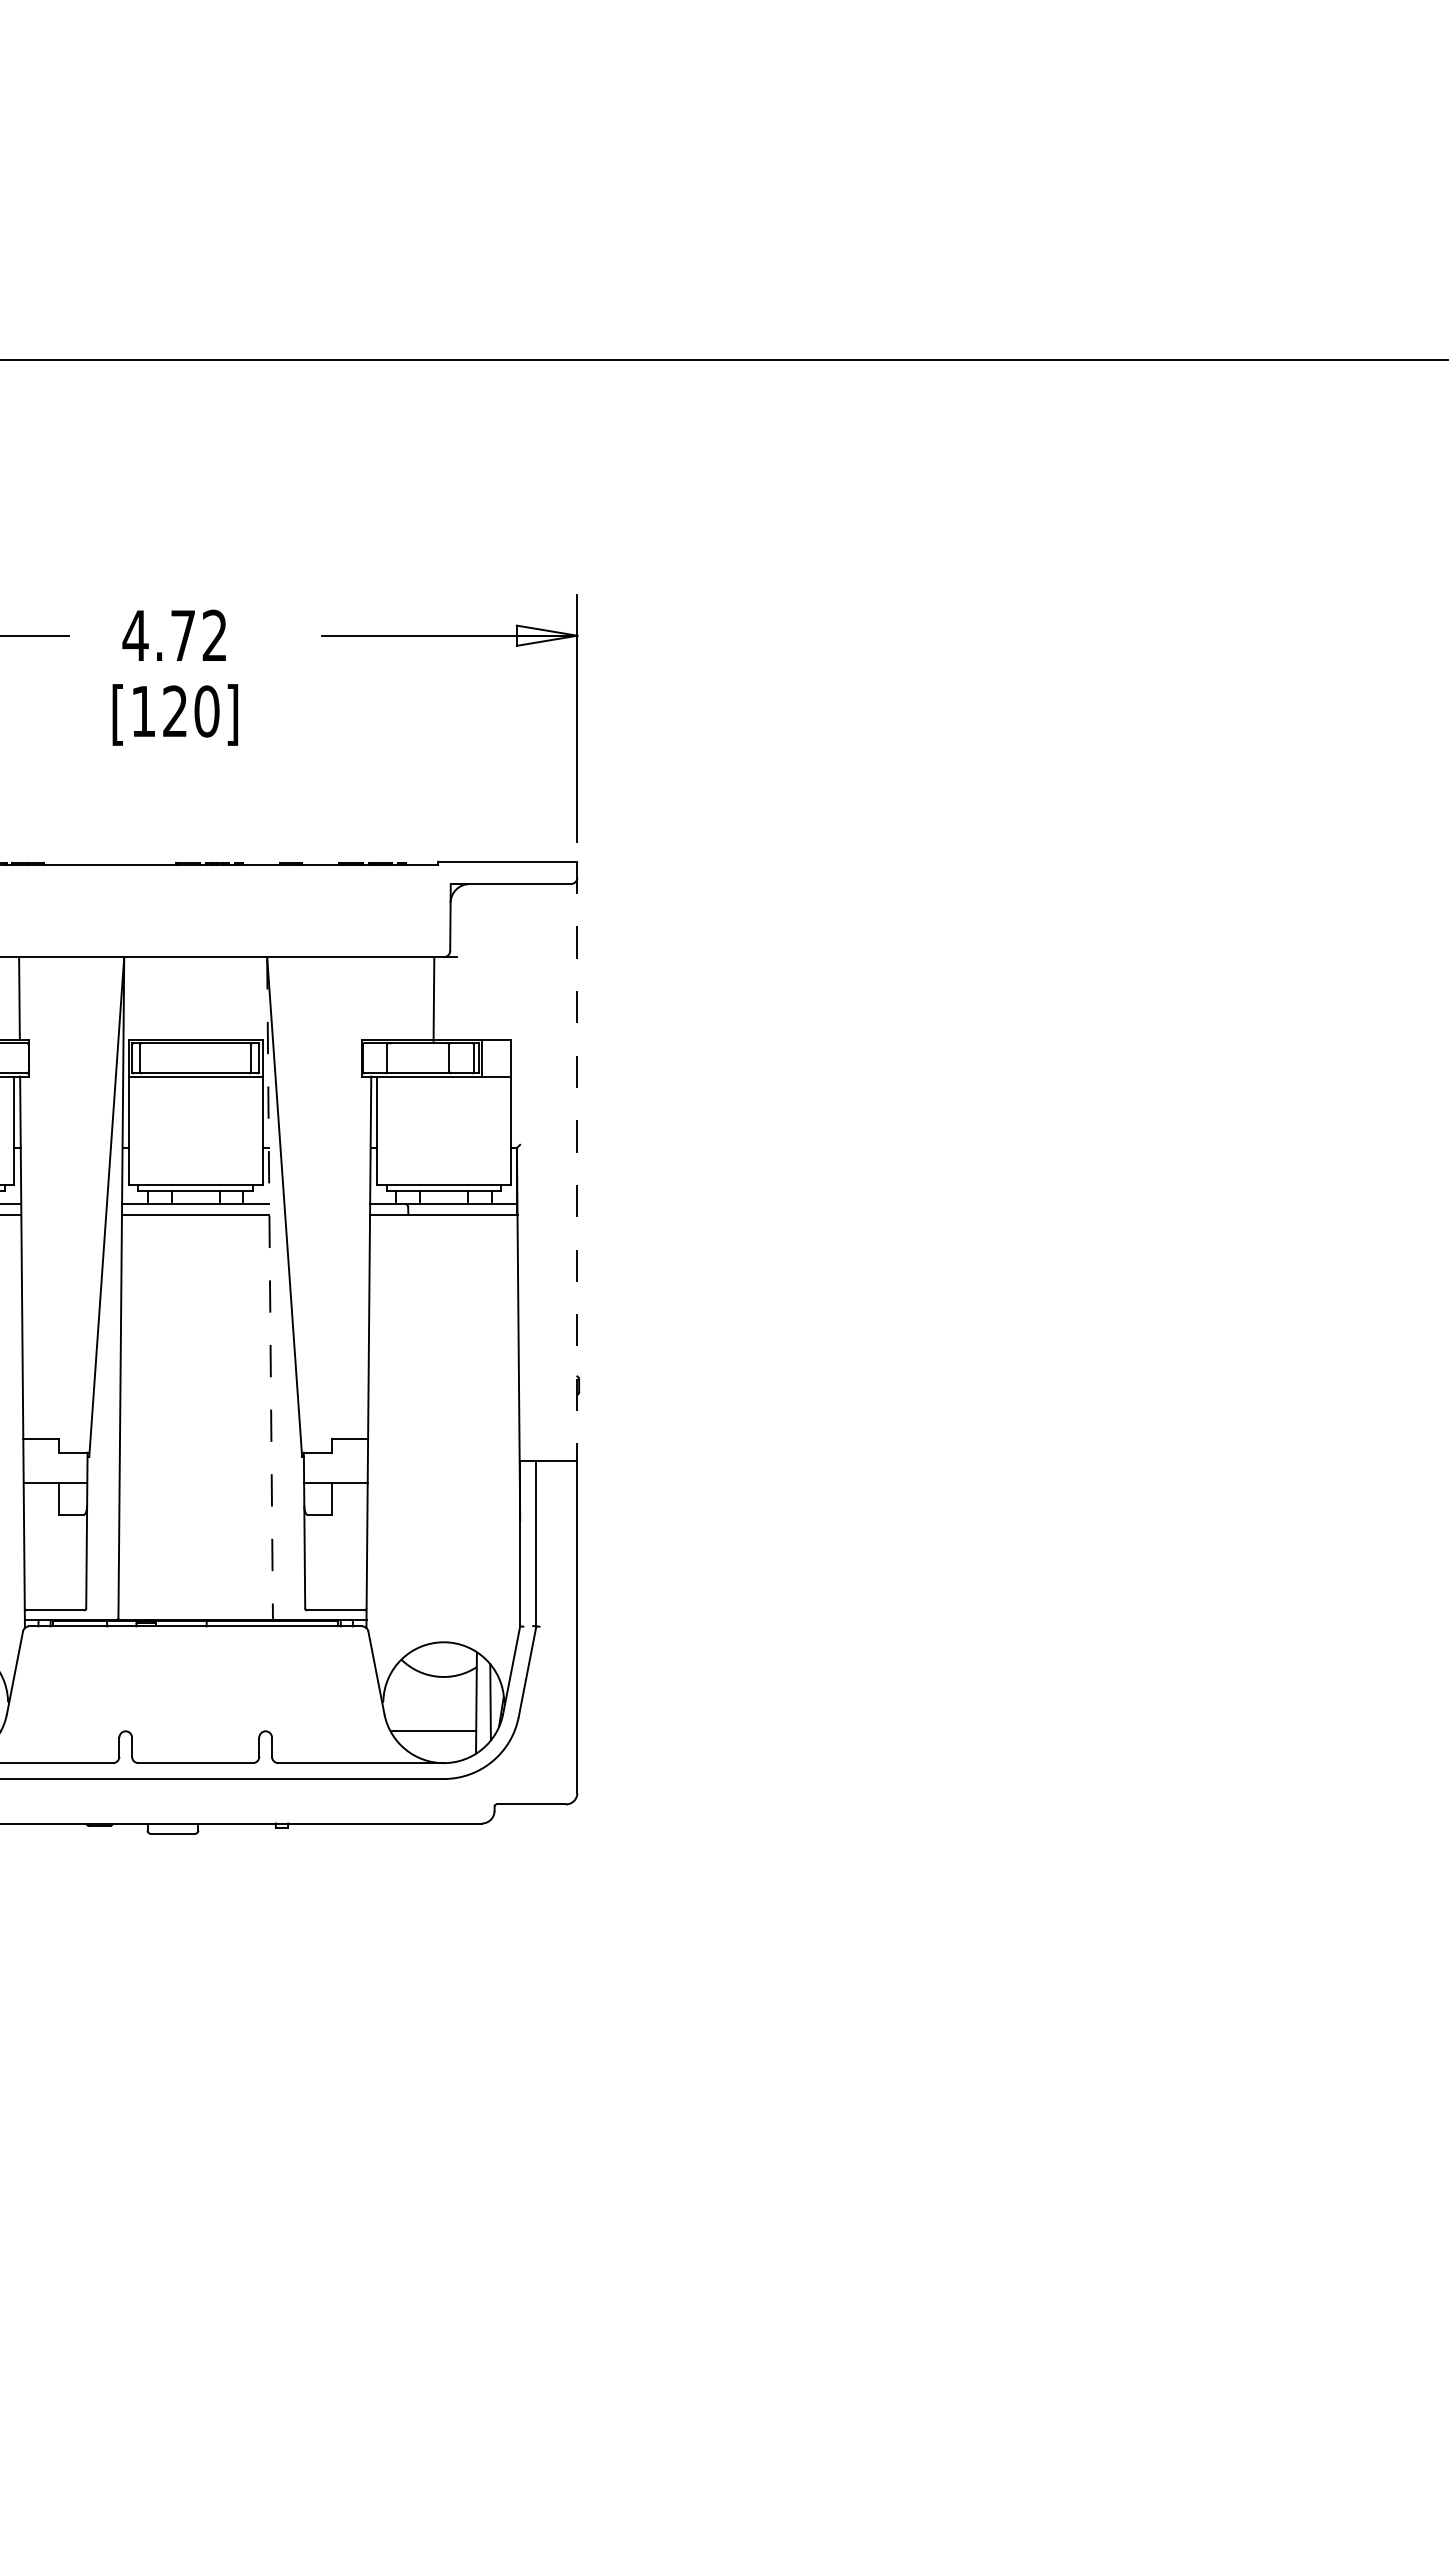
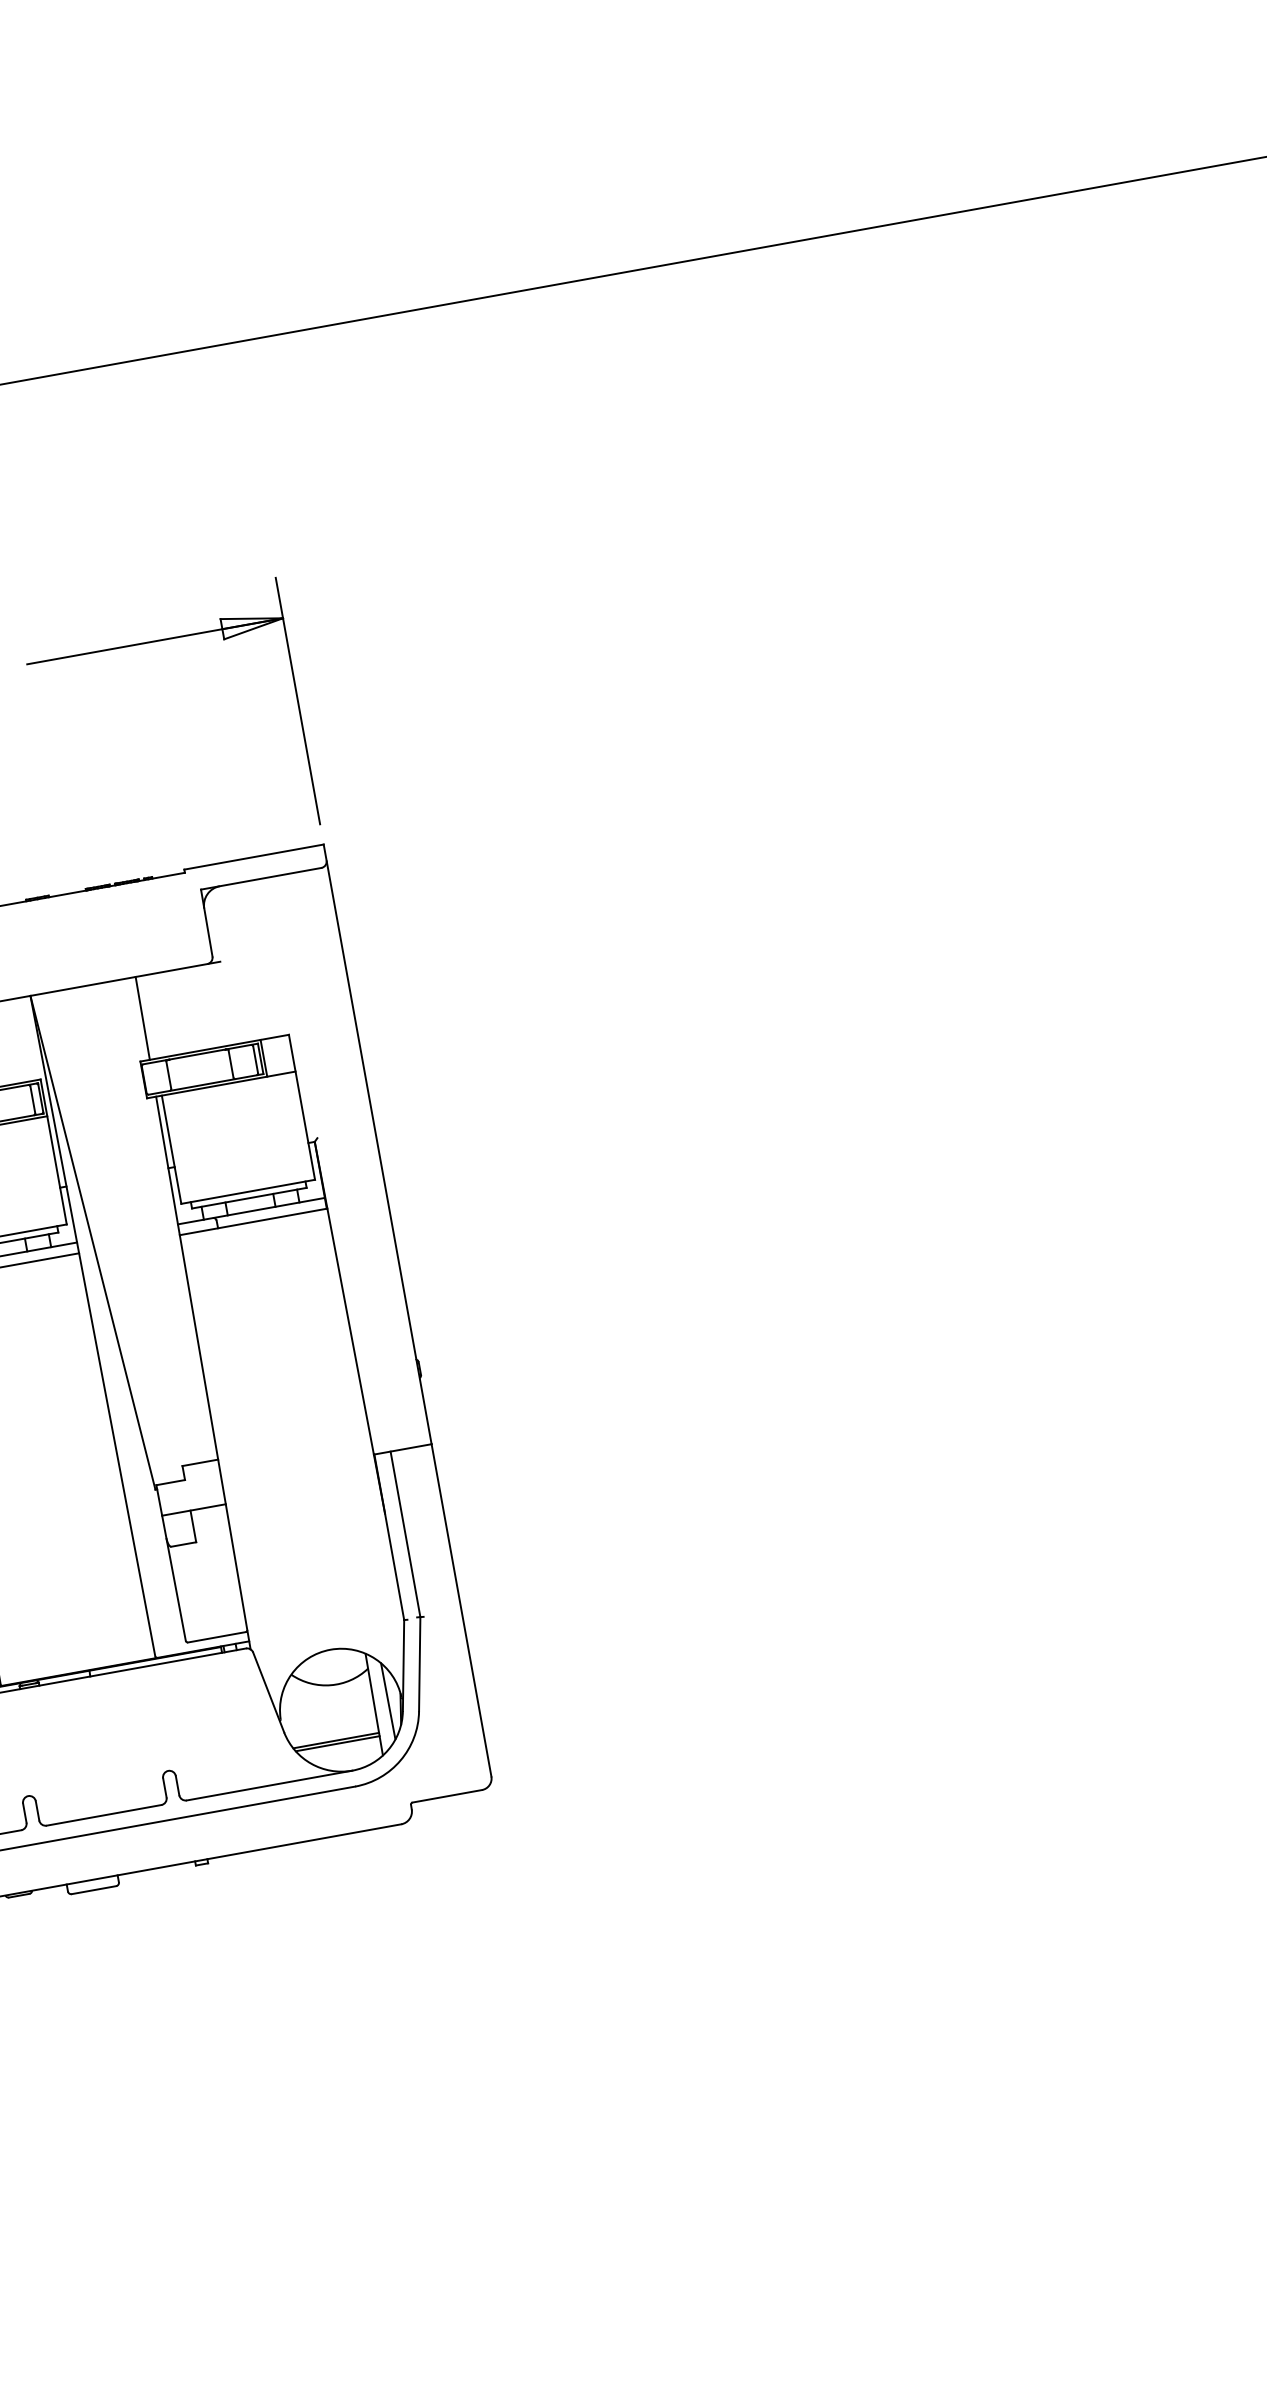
line: (433, 999) -> (142, 1018), moved
line: (577, 1161) -> (377, 1144), dashed -> solid
line: (270, 1288) -> (93, 1326), dashed -> solid
line: (434, 1734) -> (337, 1743), added

